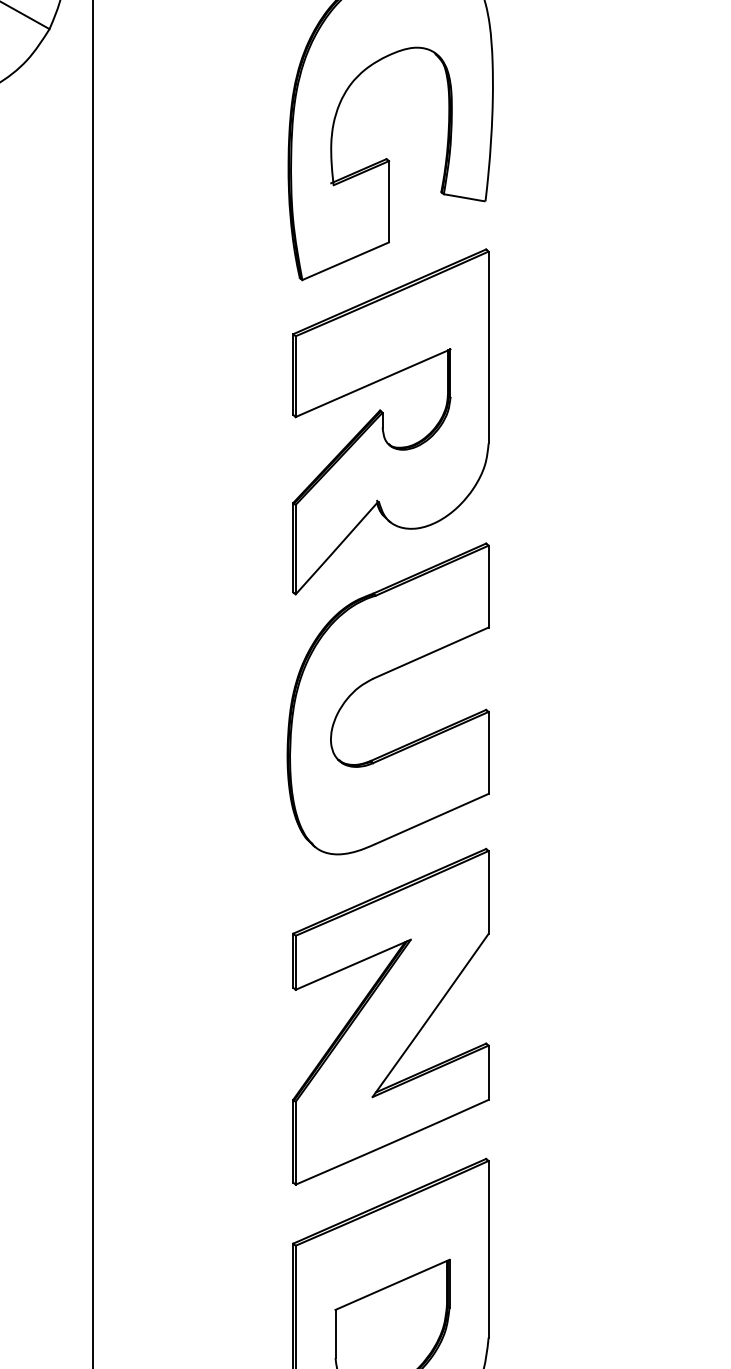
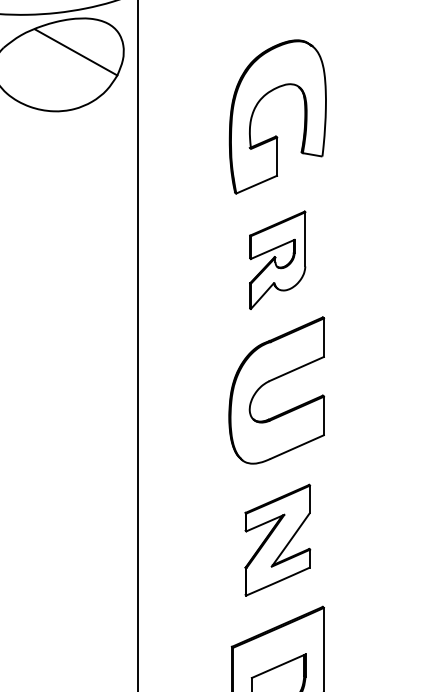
part: (389, 422) -> (277, 260), size x0.6
part: (389, 1017) -> (277, 540), size x0.7

